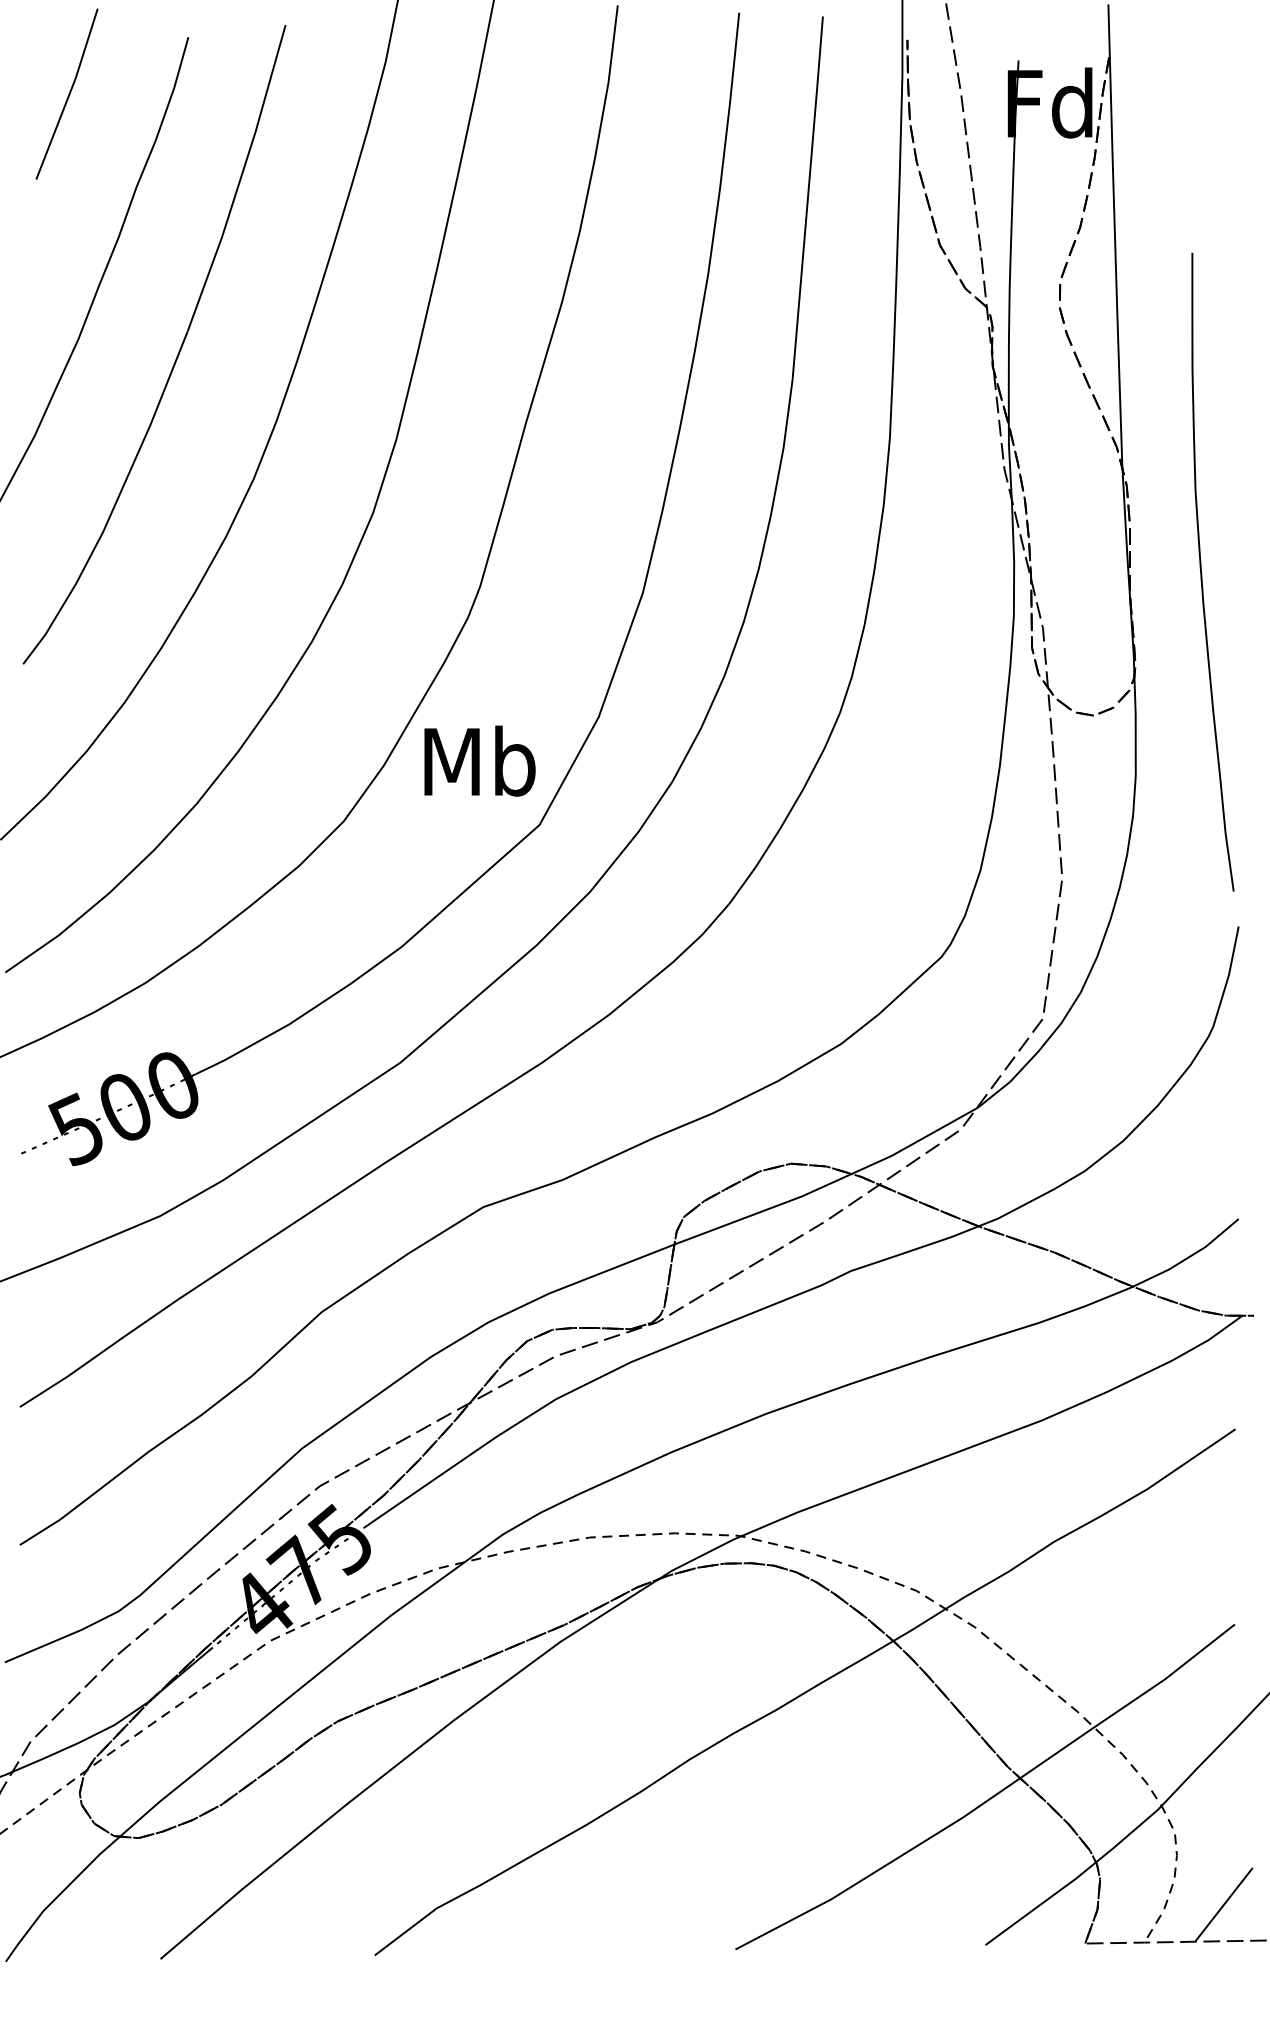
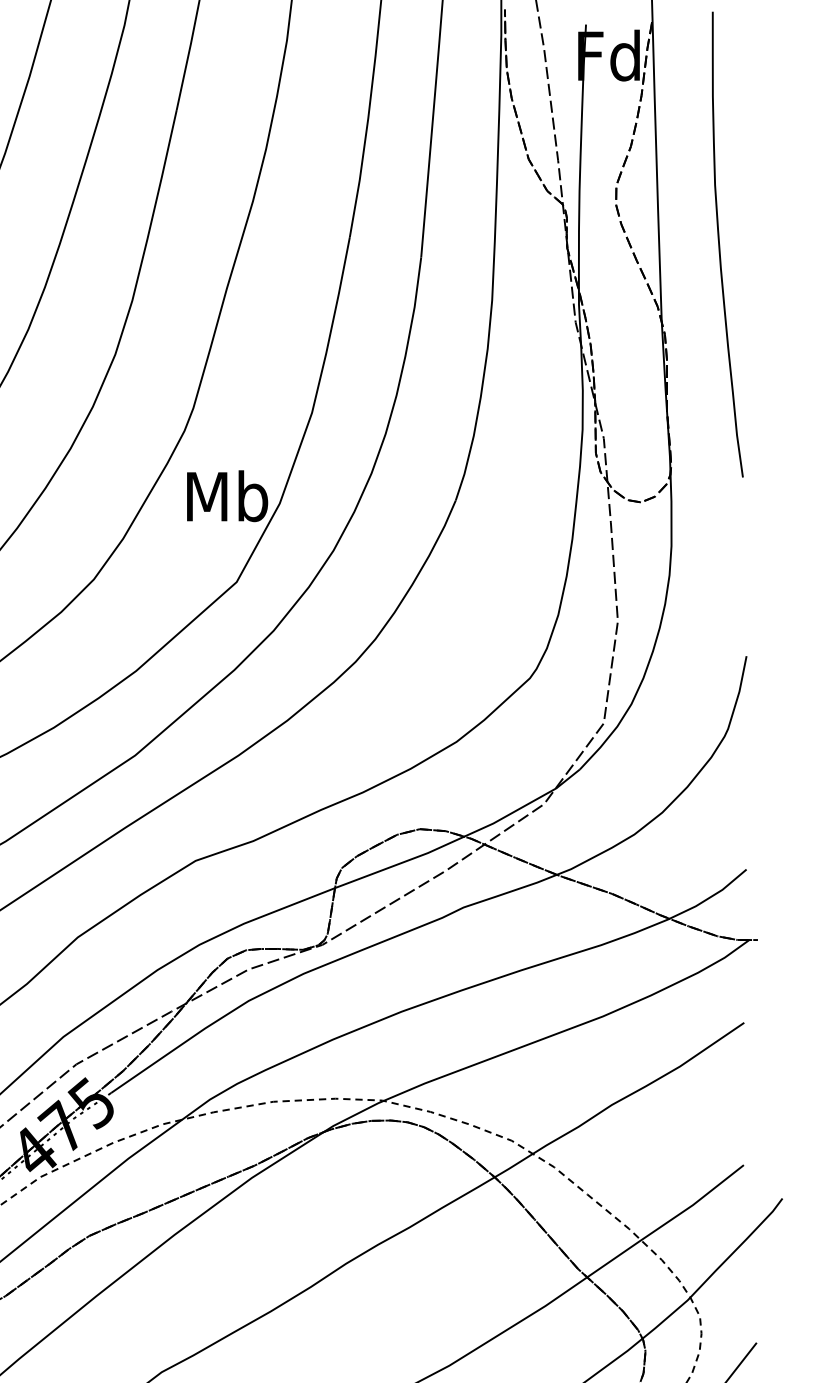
curve: (1202, 573) -> (720, 245), moved
text: (479, 760) -> (227, 495), moved

